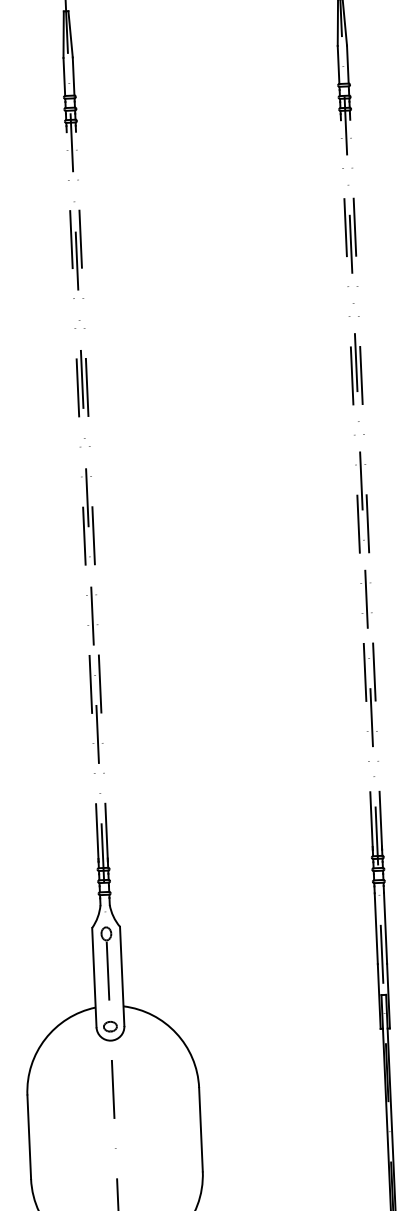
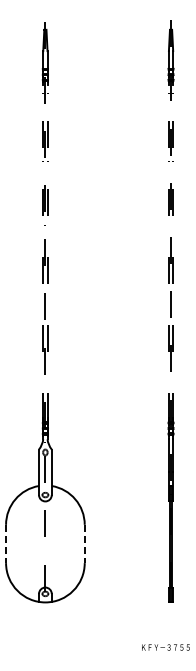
line: (200, 1130) -> (84, 544), solid -> dashed
line: (30, 1138) -> (6, 544), solid -> dashed

